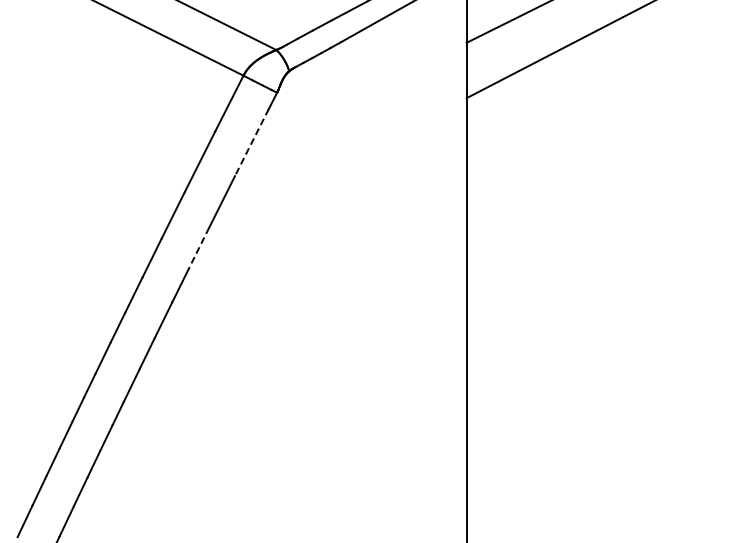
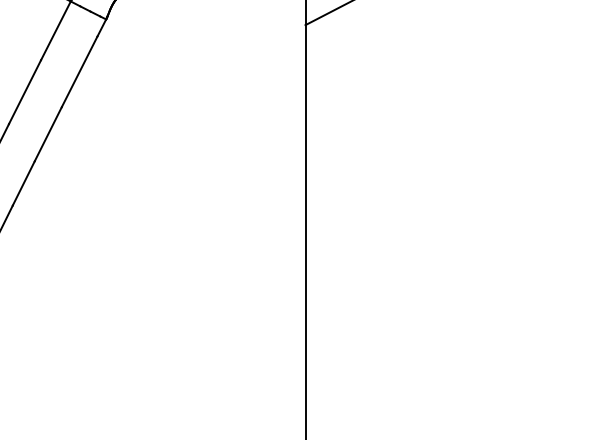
line: (251, 142) -> (79, 71), dashed -> solid
line: (198, 248) -> (23, 183), dashed -> solid

